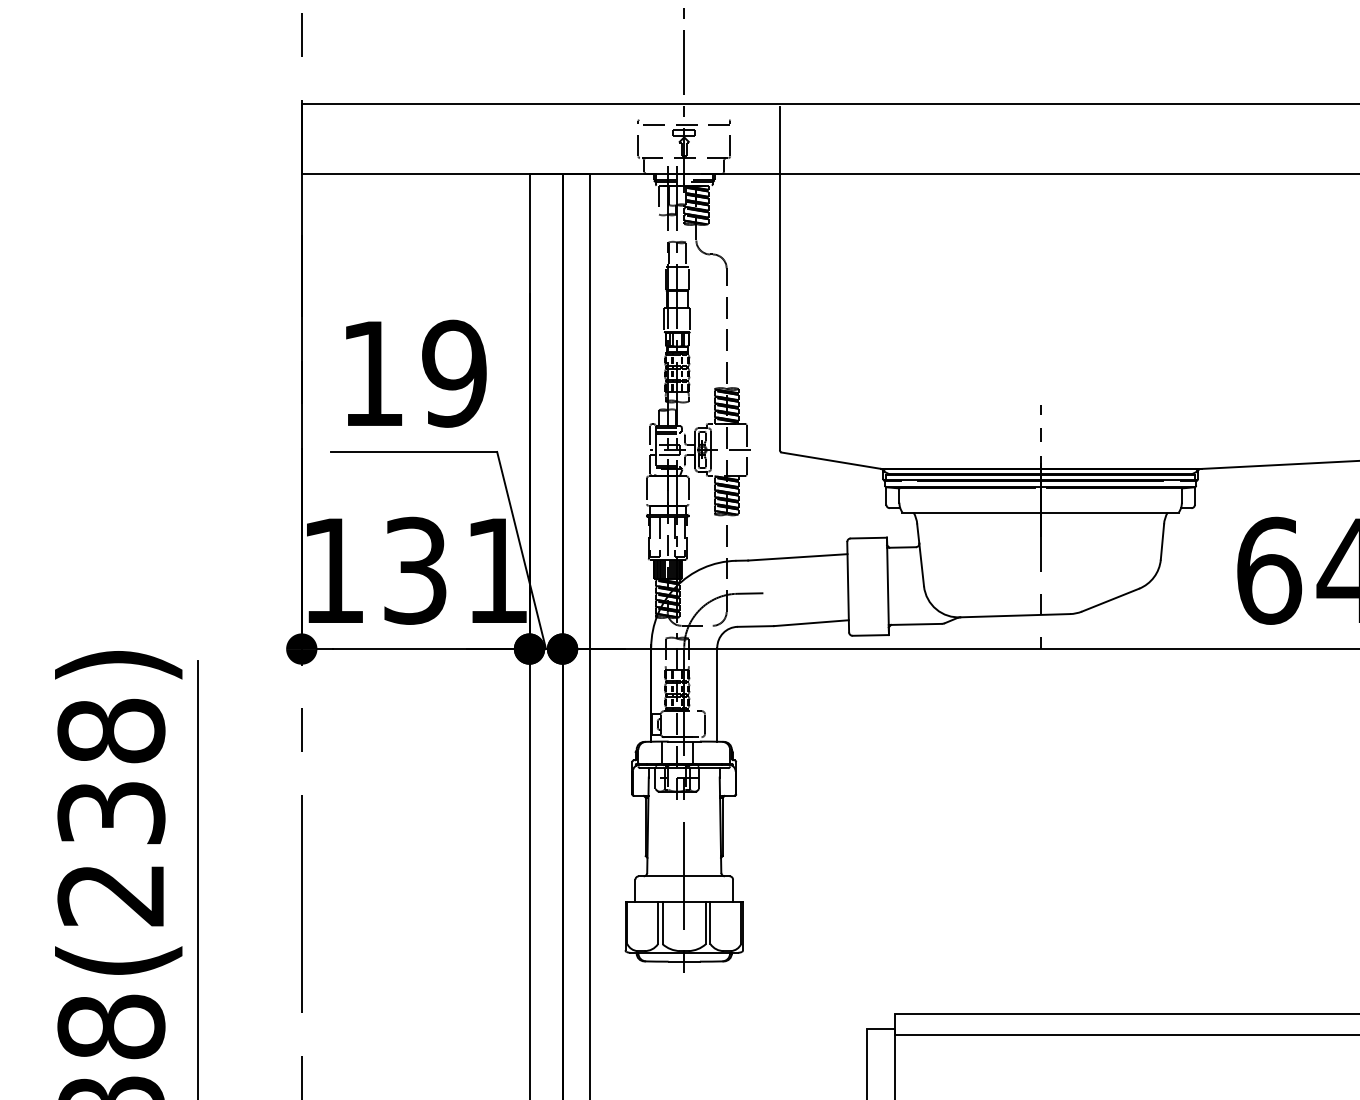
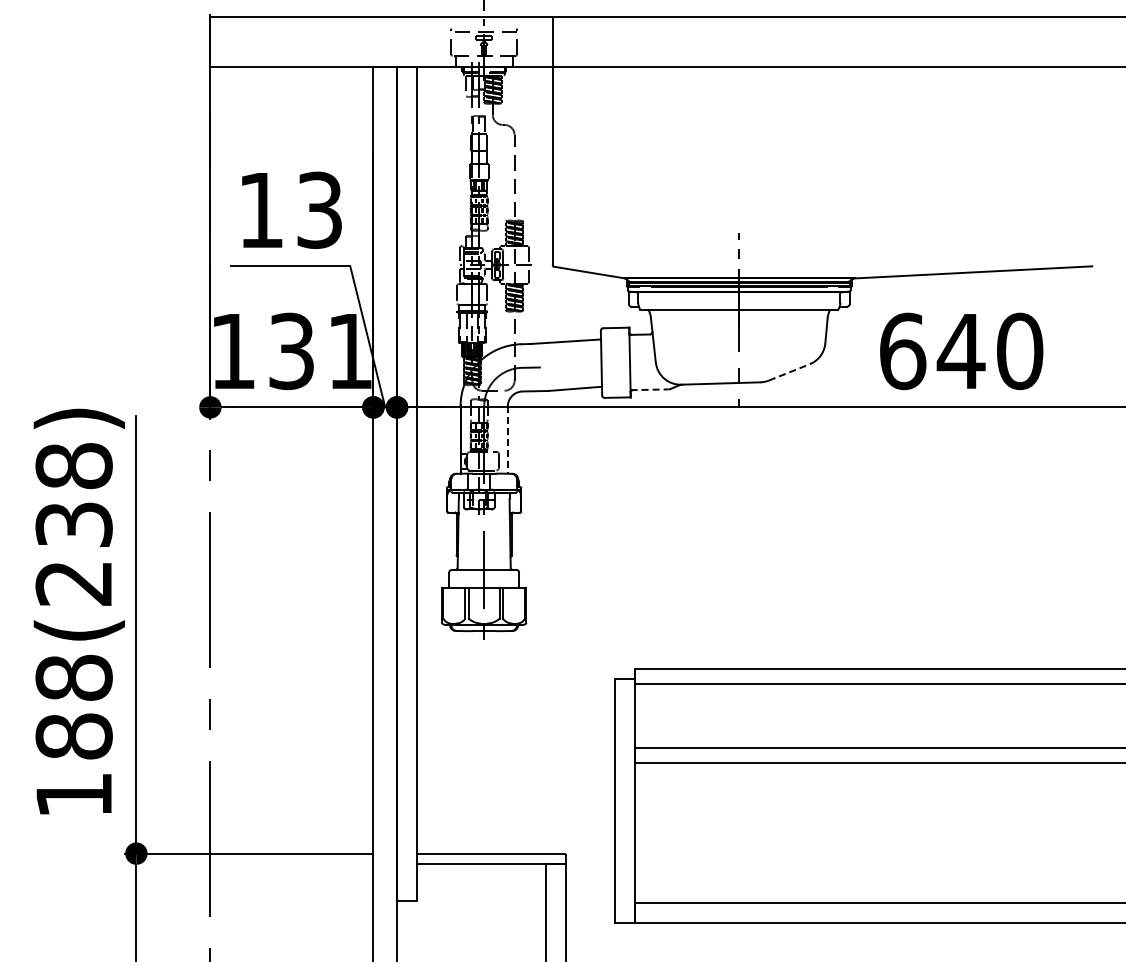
text: (454, 372) -> (319, 209), 19 -> 13
line: (1110, 600) -> (789, 372), solid -> dashed
line: (915, 624) -> (649, 389), solid -> dashed
line: (716, 695) -> (507, 440), solid -> dashed

